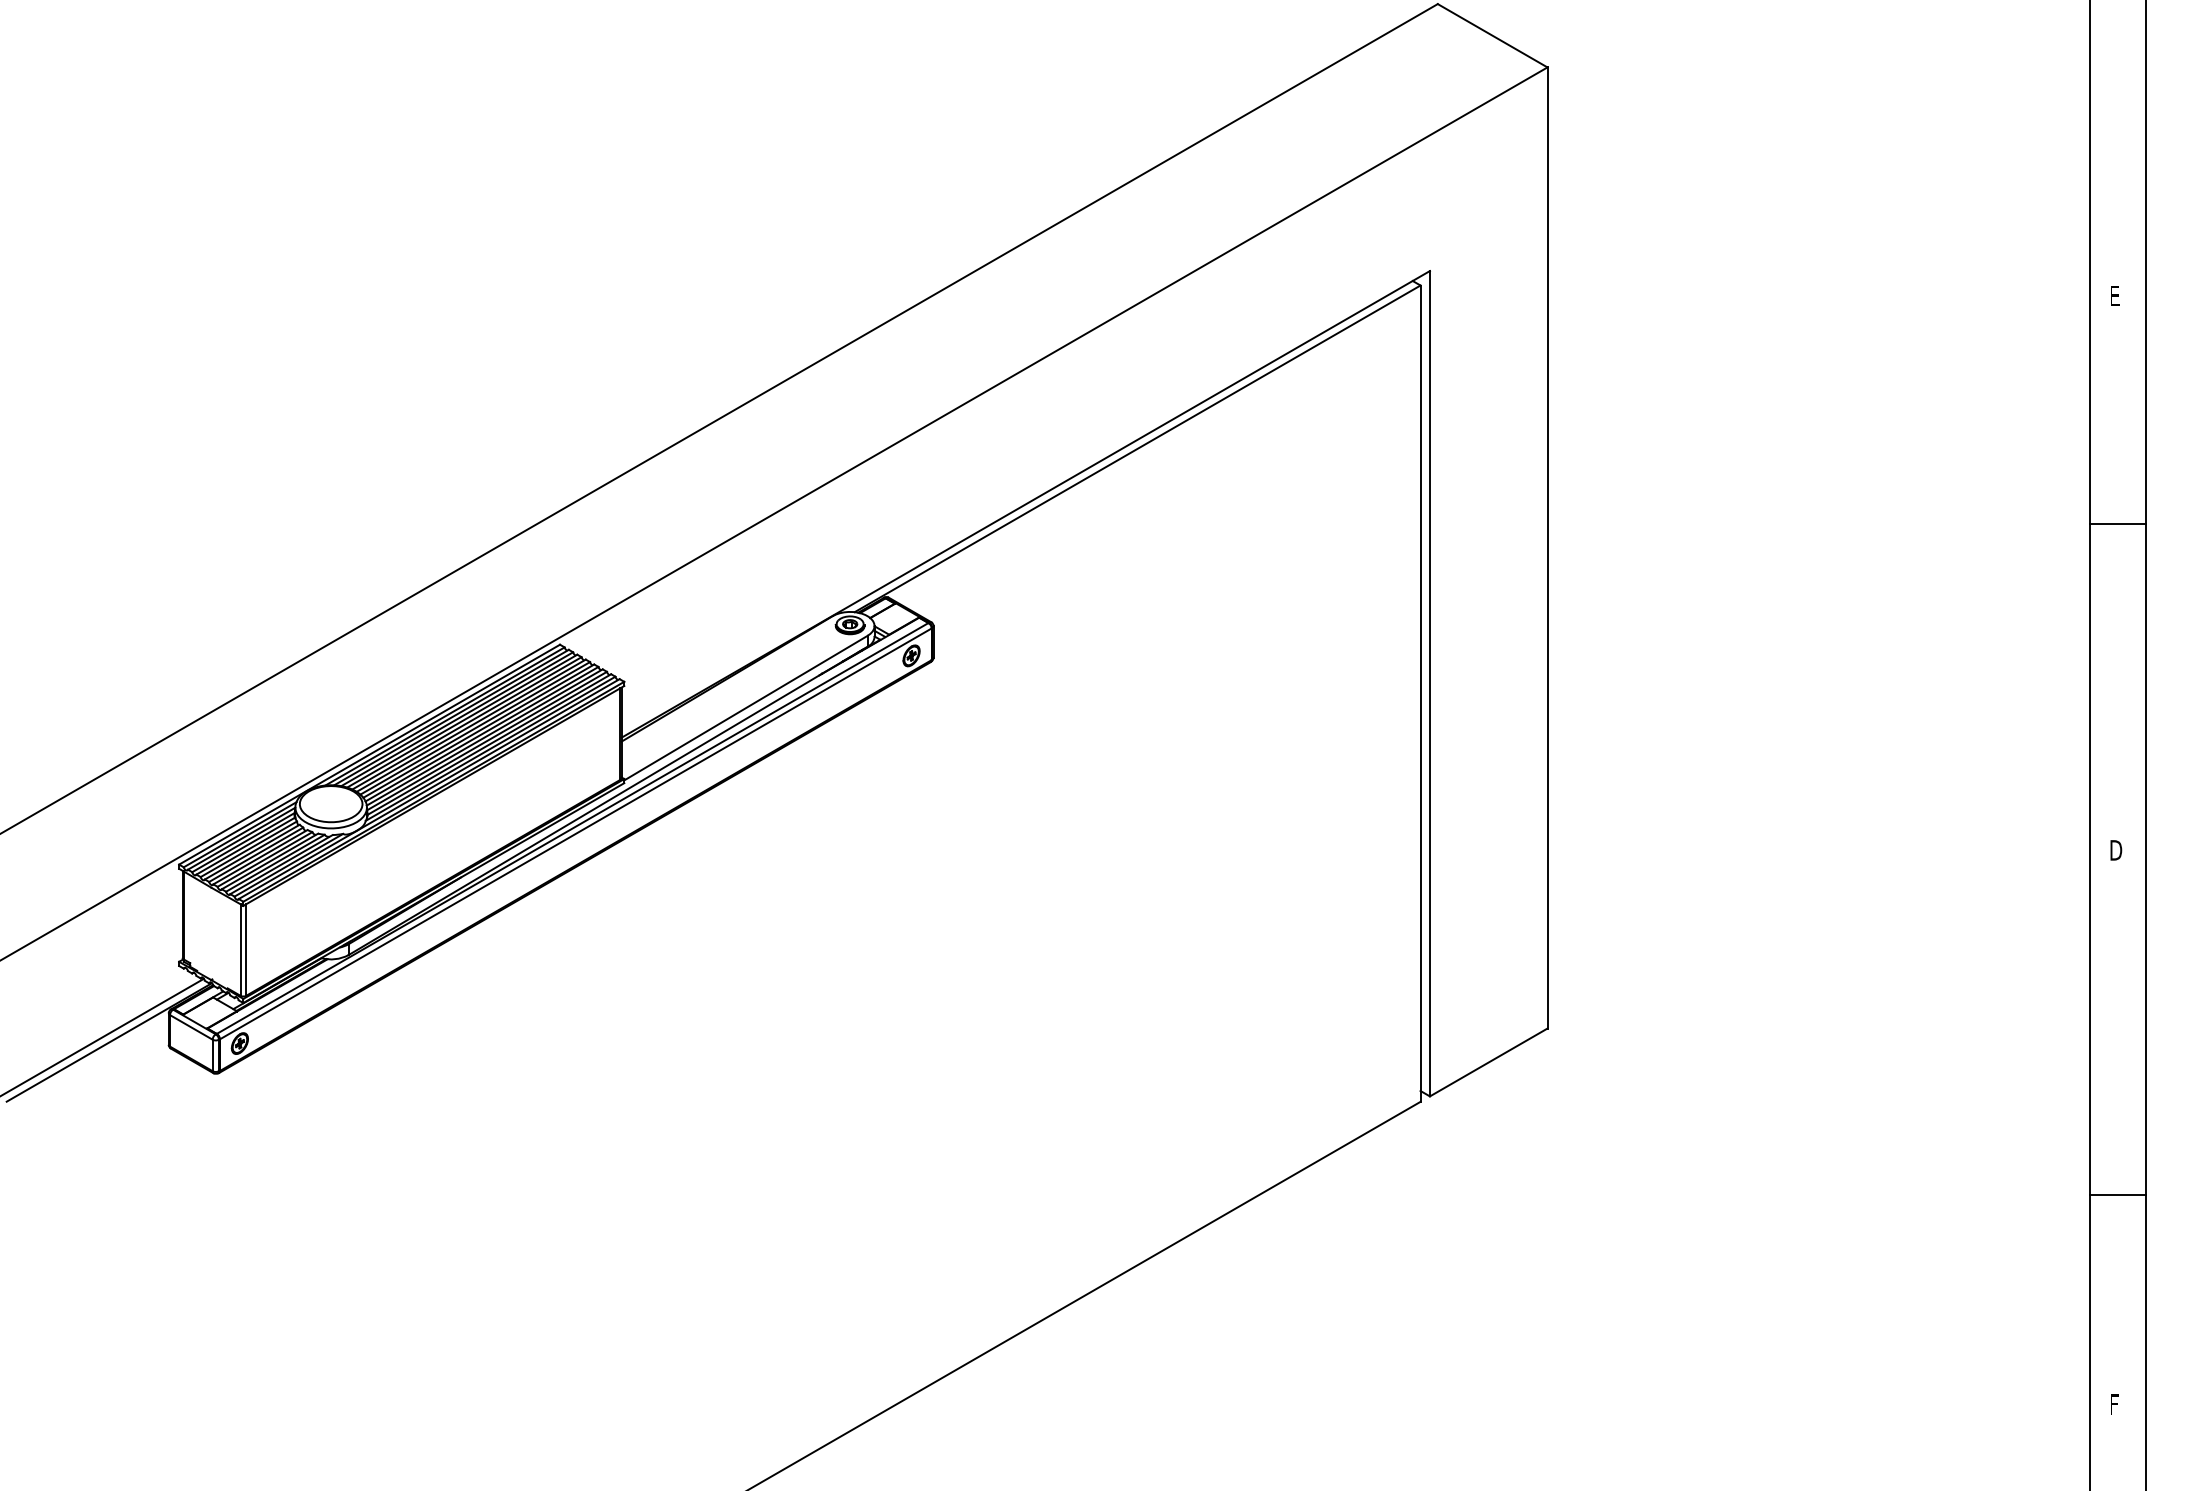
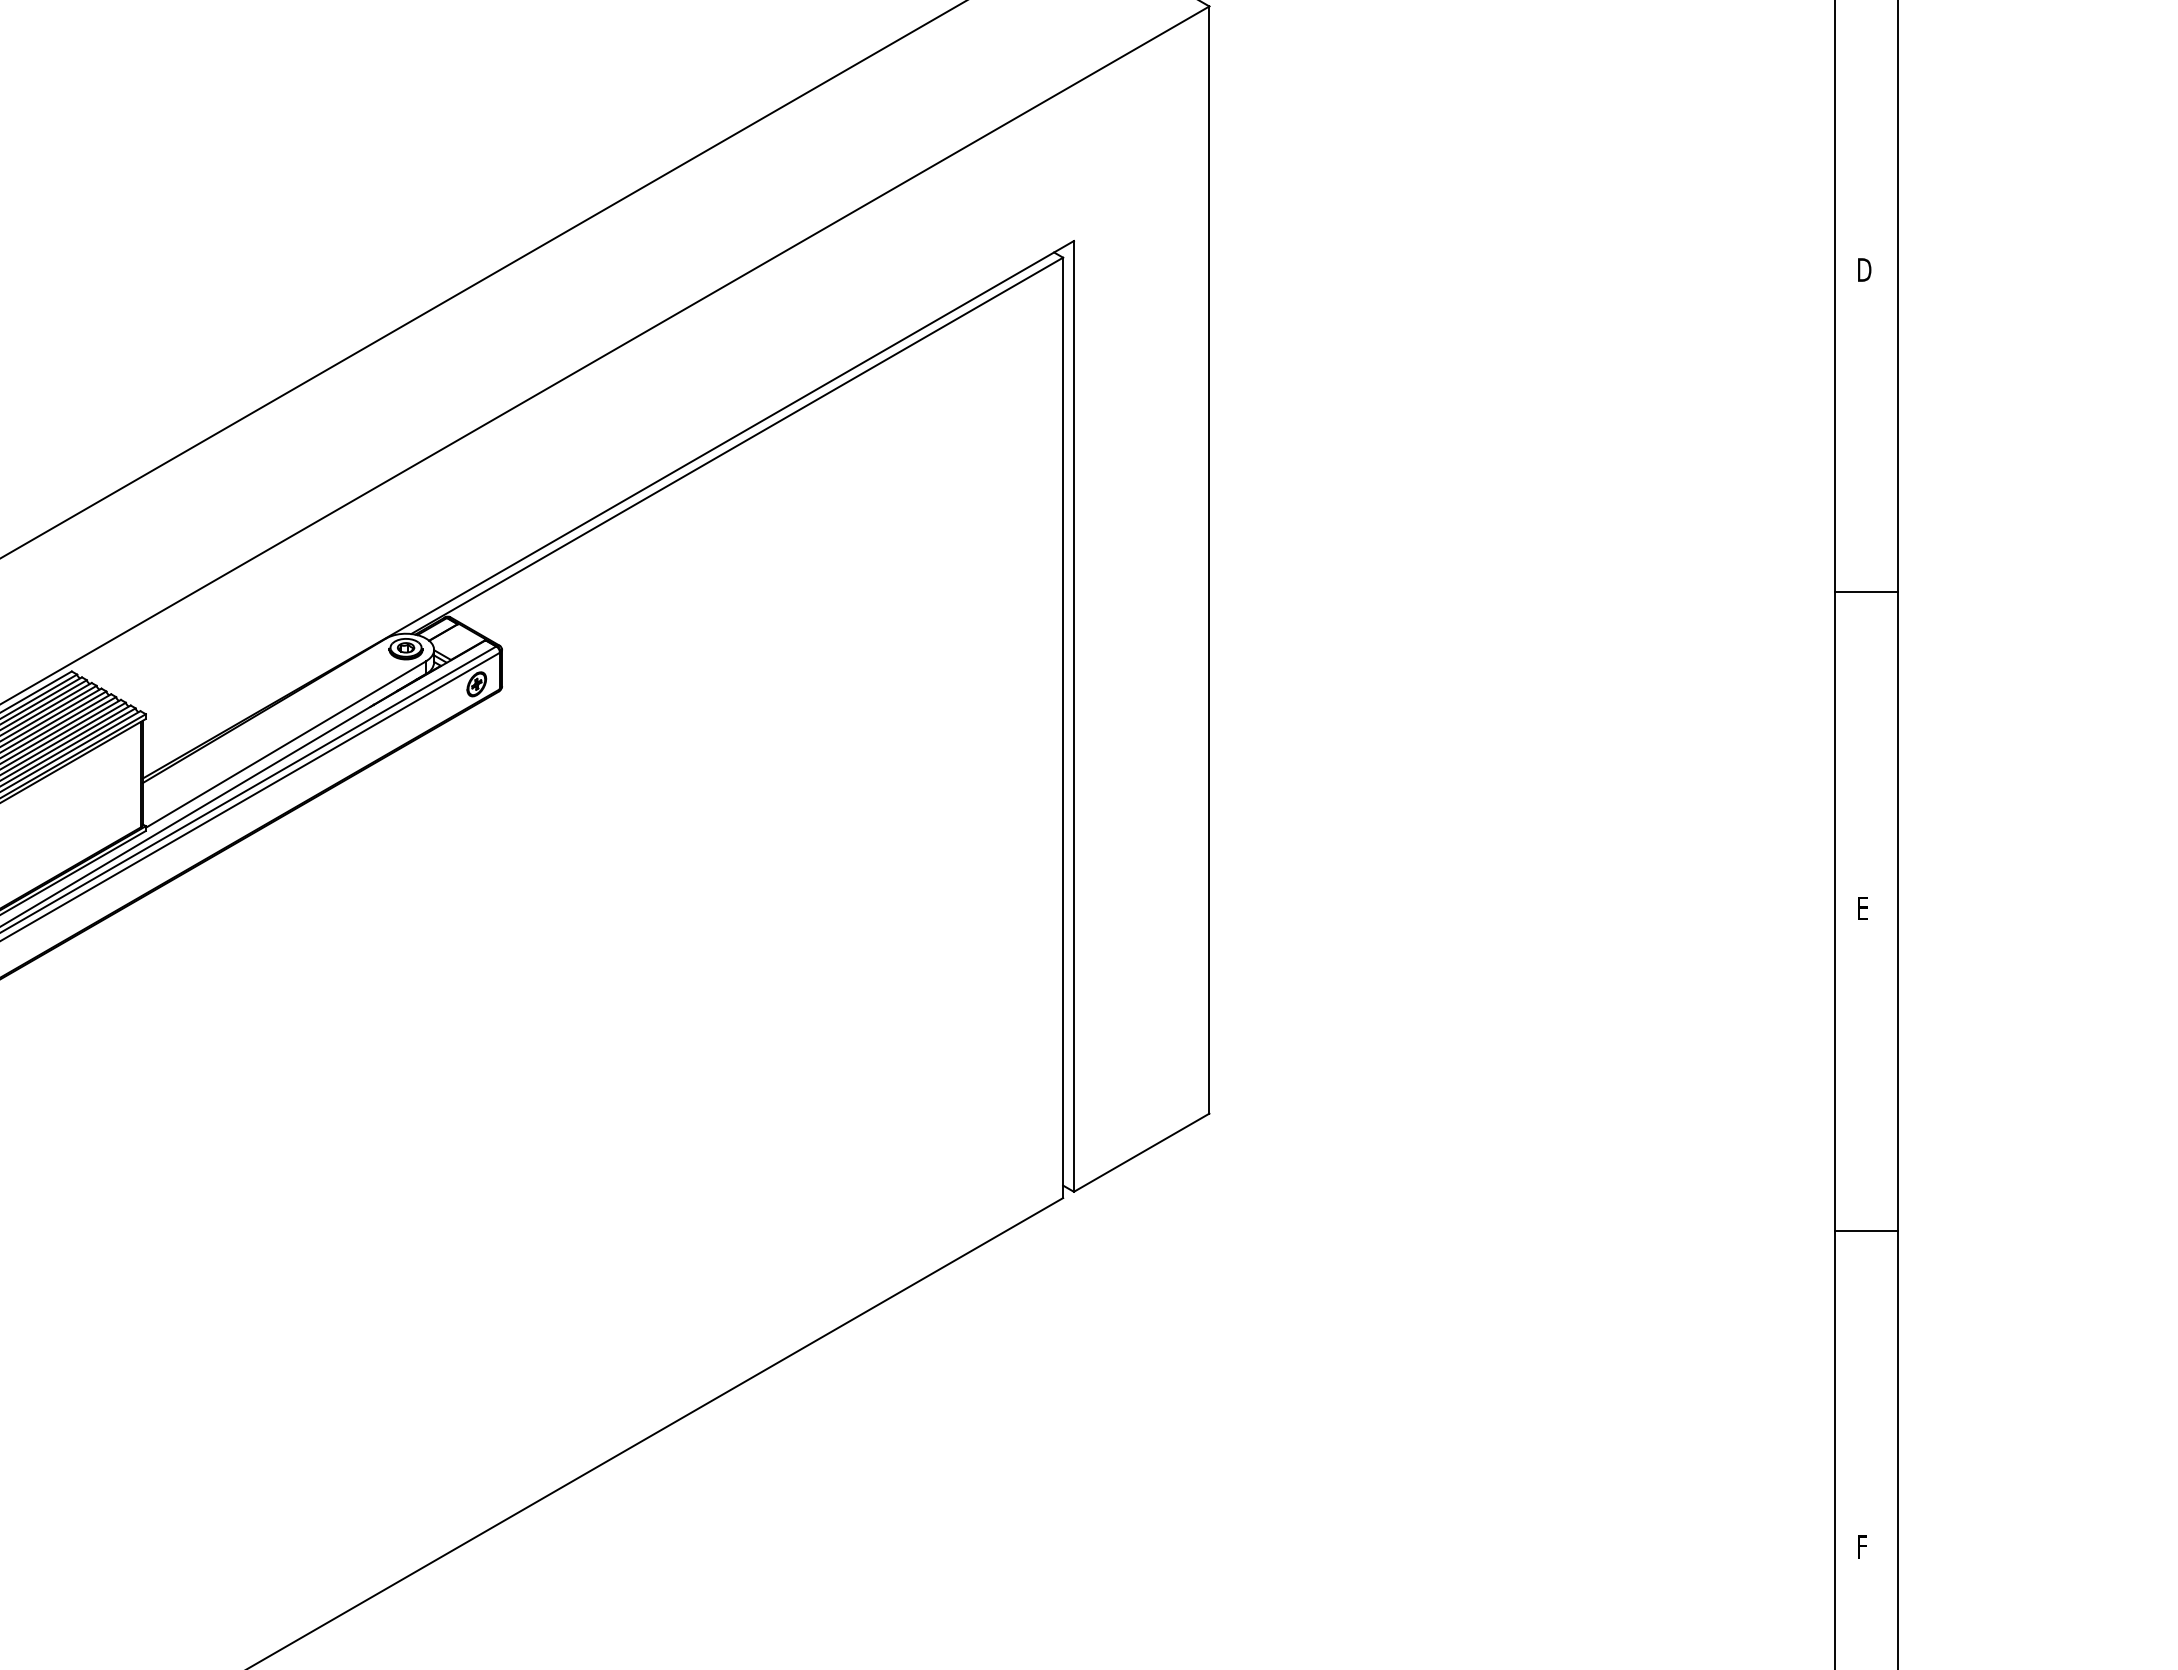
text: (2116, 296) -> (1864, 270), E -> D
line: (2117, 524) -> (1866, 592), moved
text: (2116, 850) -> (1864, 908), D -> E
line: (2117, 1195) -> (1866, 1231), moved

